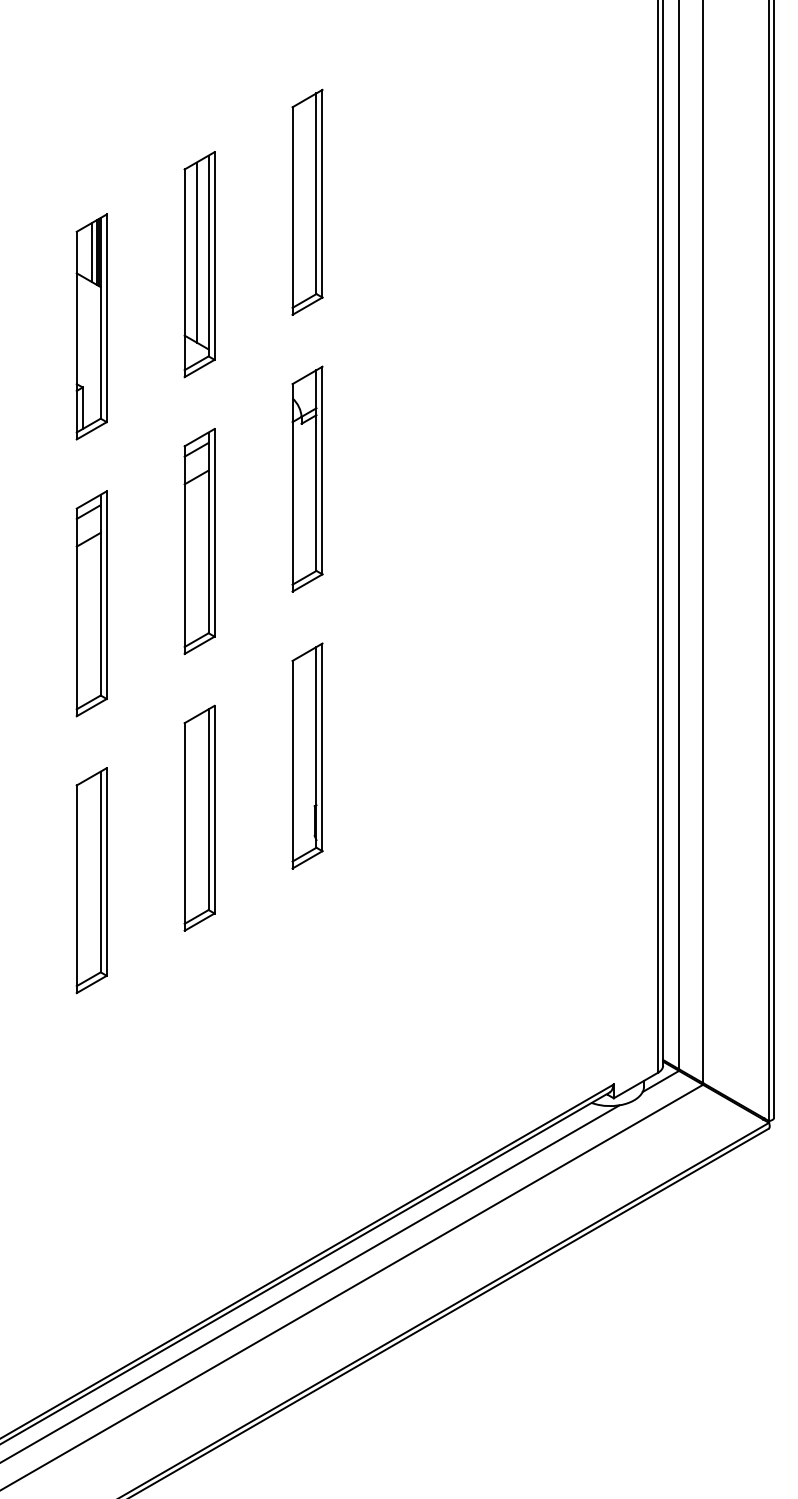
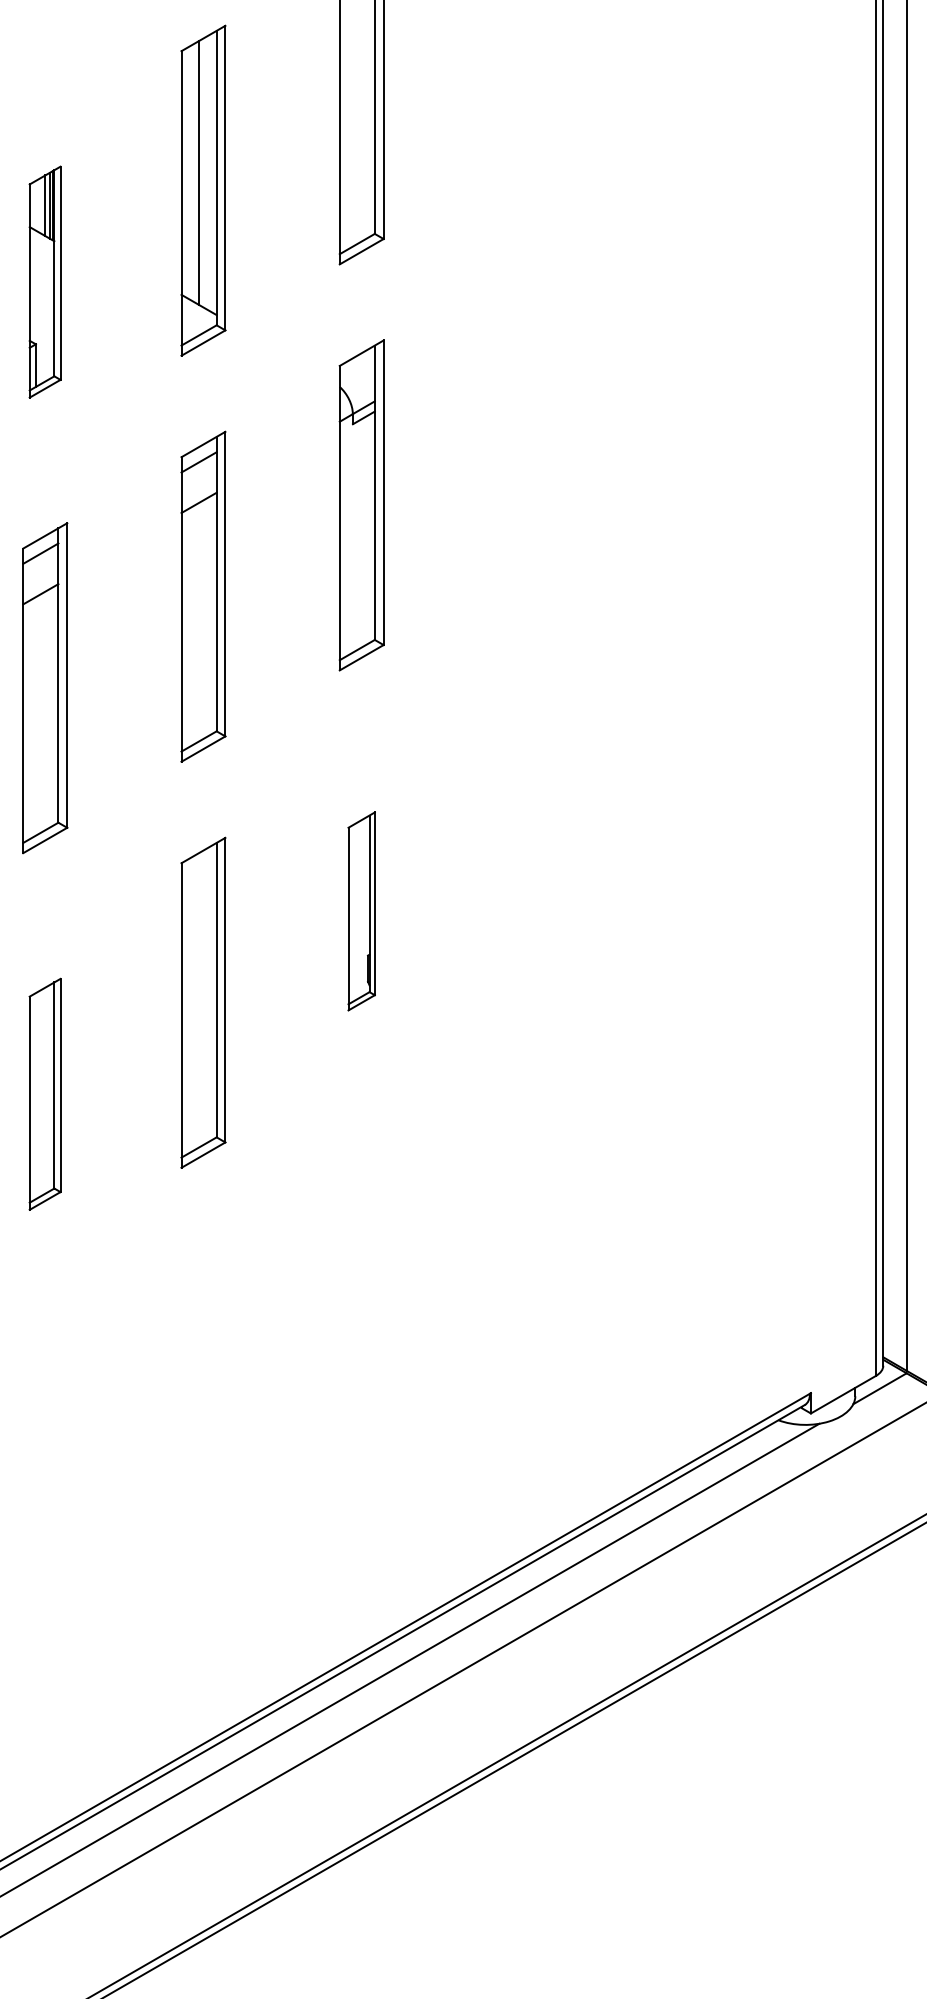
part: (91, 326) -> (44, 281), size x0.7
part: (307, 755) -> (361, 910), size x0.6
part: (91, 880) -> (44, 1094), size x0.7

